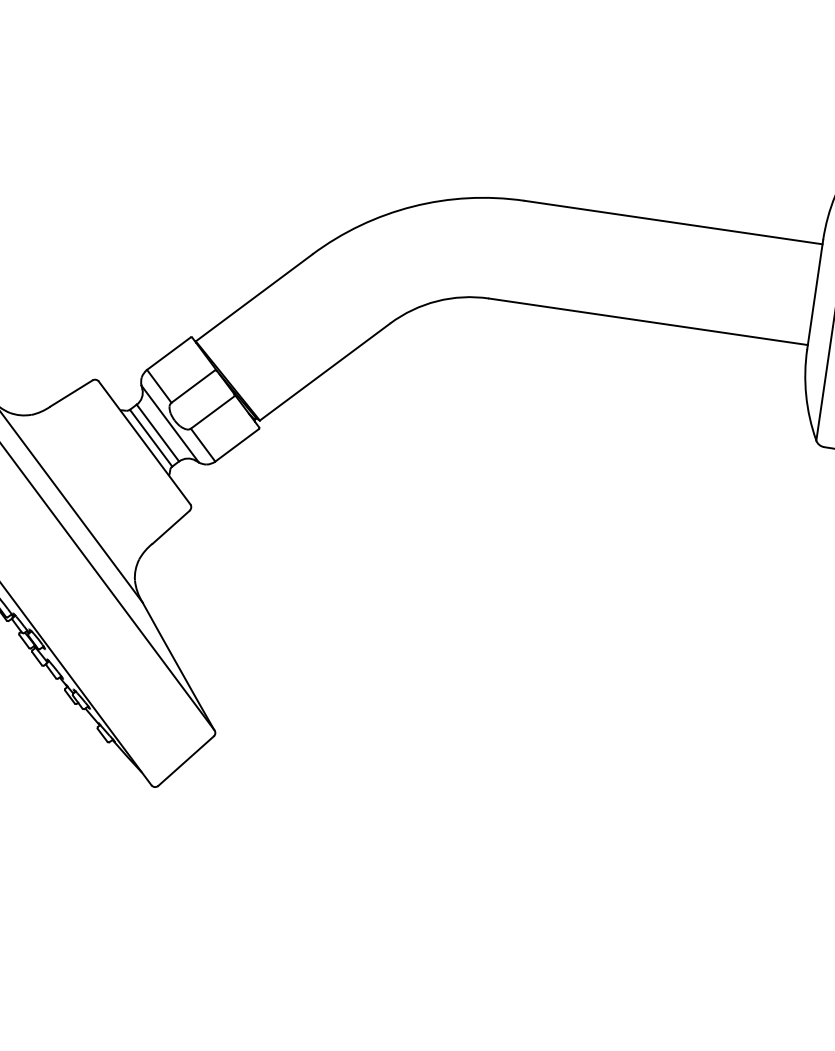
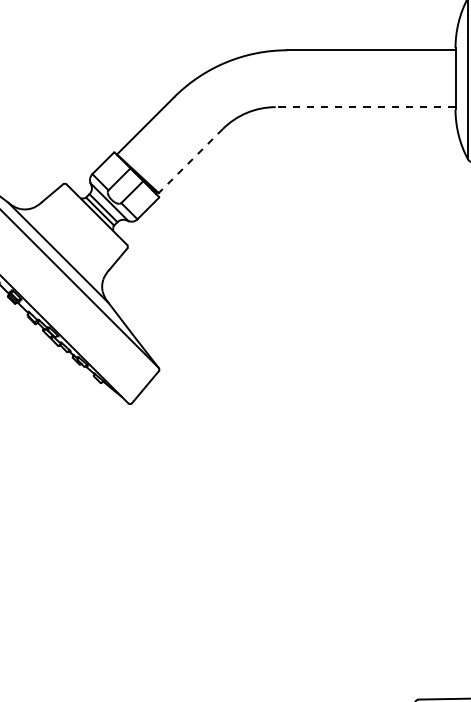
line: (648, 322) -> (365, 107), solid -> dashed
line: (324, 372) -> (190, 161), solid -> dashed

